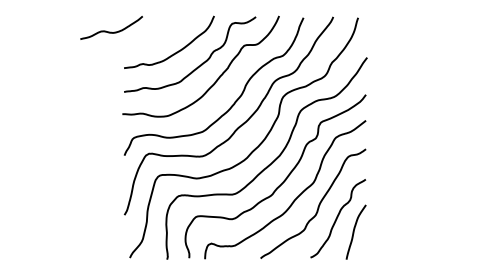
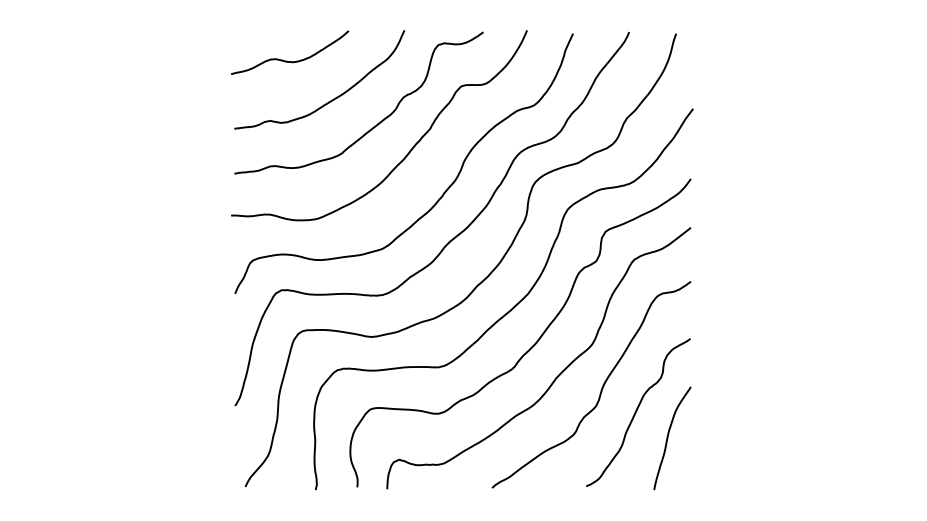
curve: (111, 31) -> (289, 59), moved

